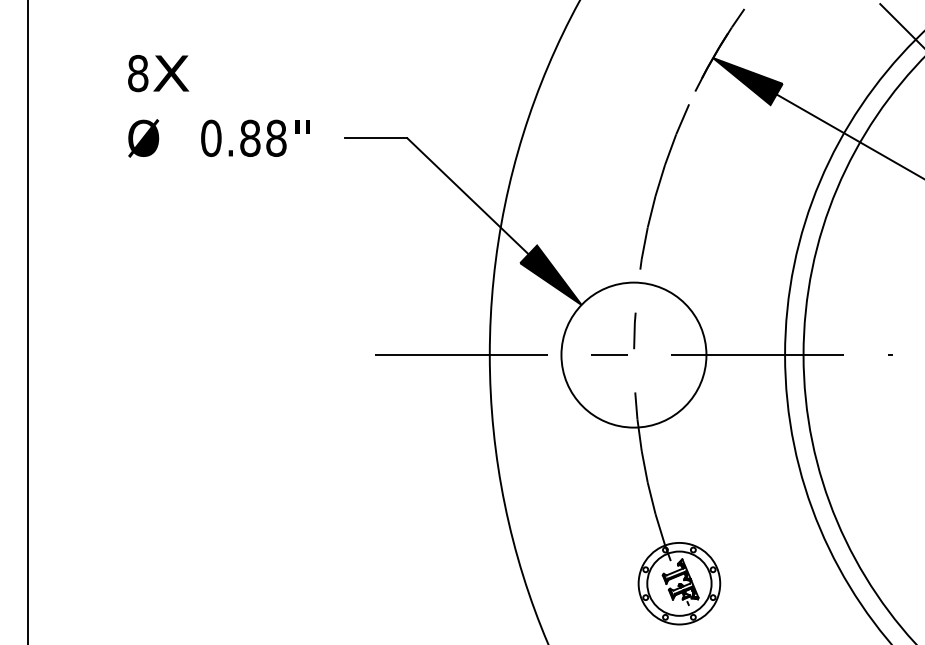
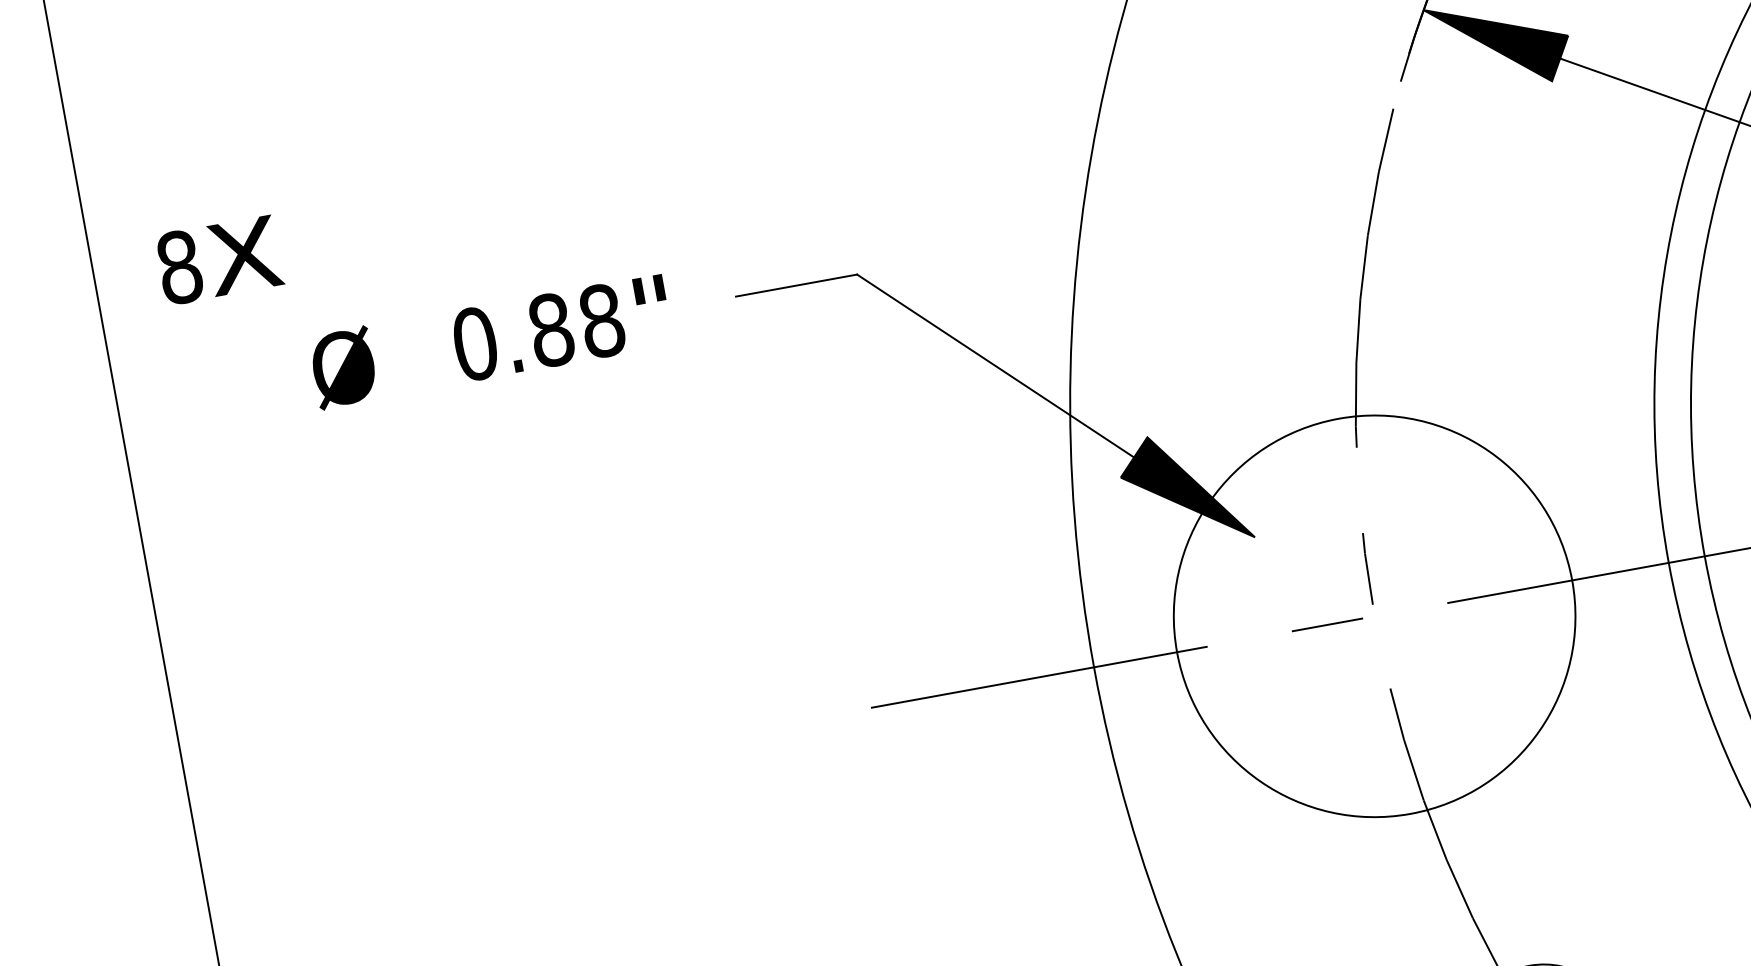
text: (158, 73) -> (219, 260), moved
circle: (633, 354) -> (1373, 615), size x1.4

